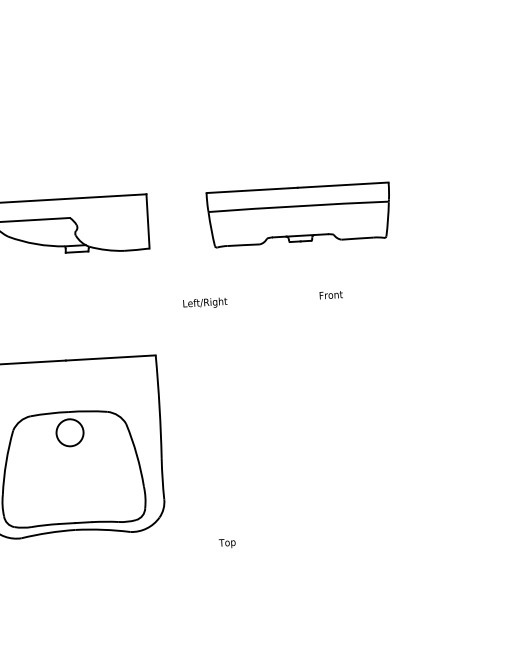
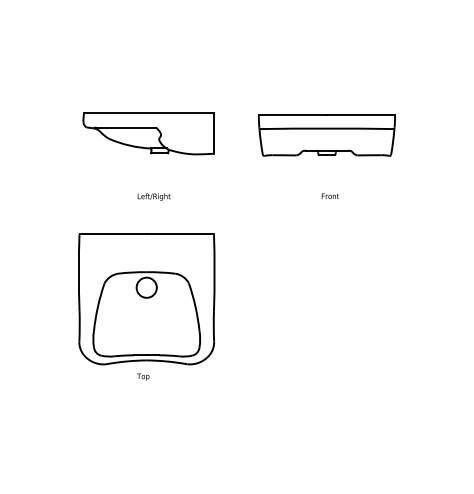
text: (330, 295) -> (329, 196), moved
text: (204, 302) -> (153, 196), moved
text: (227, 542) -> (143, 376), moved

